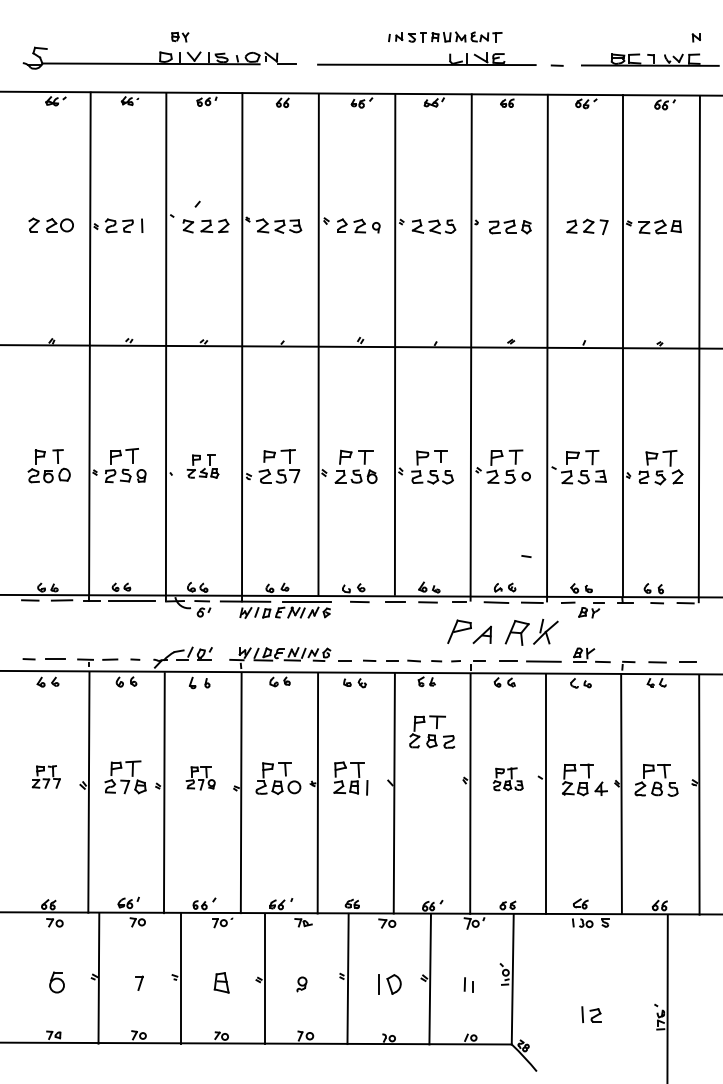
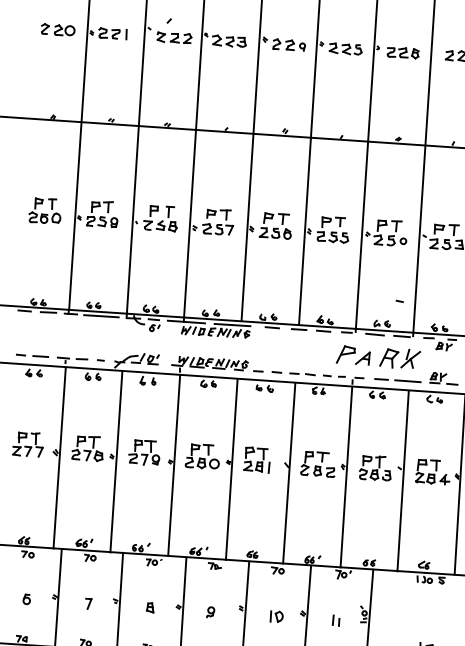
part: (202, 466) -> (160, 218), size x1.43
part: (432, 731) -> (318, 463), moved
part: (46, 776) -> (28, 444), size x1.43
part: (200, 778) -> (144, 452), size x1.43
part: (507, 778) -> (375, 467), size x1.43
part: (57, 982) -> (27, 599), size x0.62
part: (221, 983) -> (150, 608), size x0.62
part: (389, 984) -> (276, 616), size x0.71

